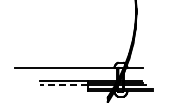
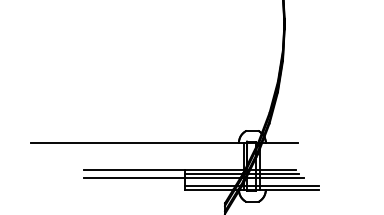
line: (63, 85) -> (132, 178), dashed -> solid

